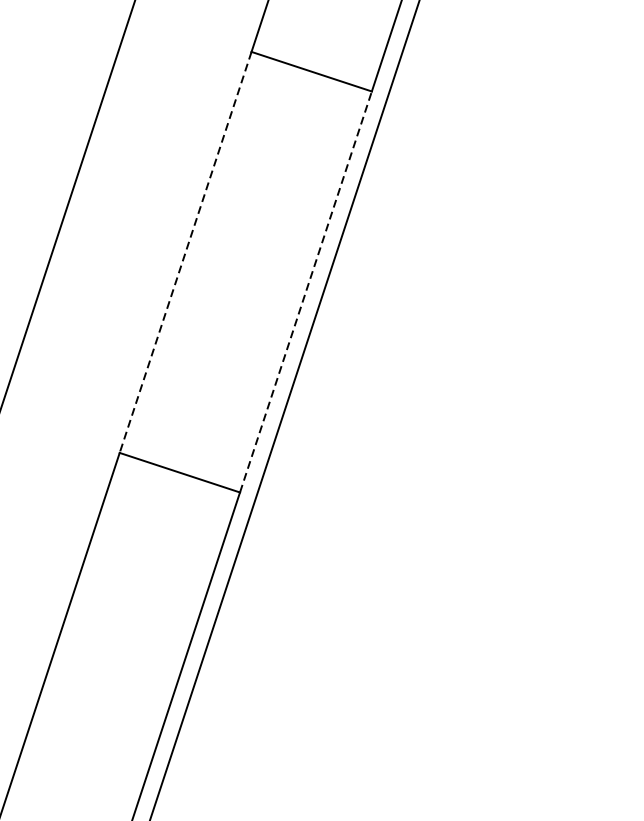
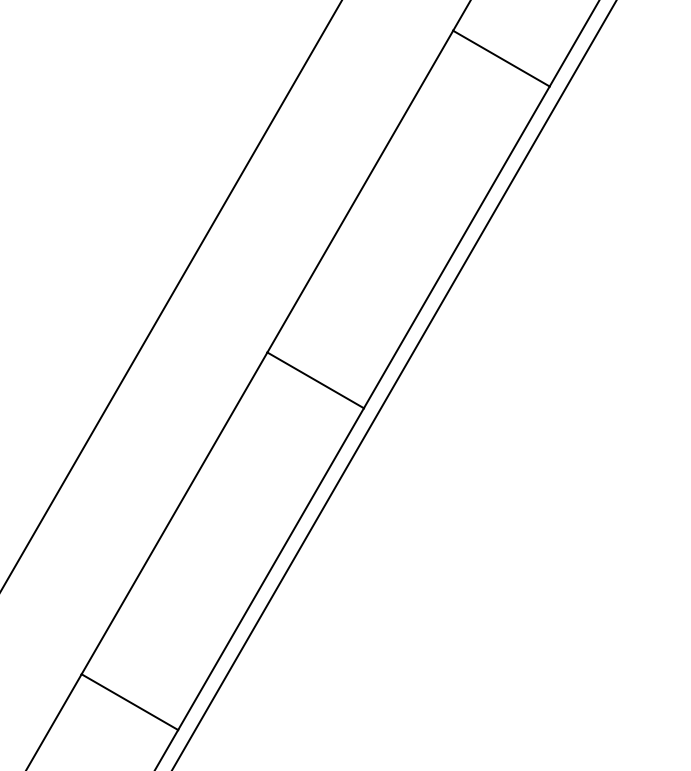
line: (185, 252) -> (360, 191), dashed -> solid
line: (305, 292) -> (456, 247), dashed -> solid

